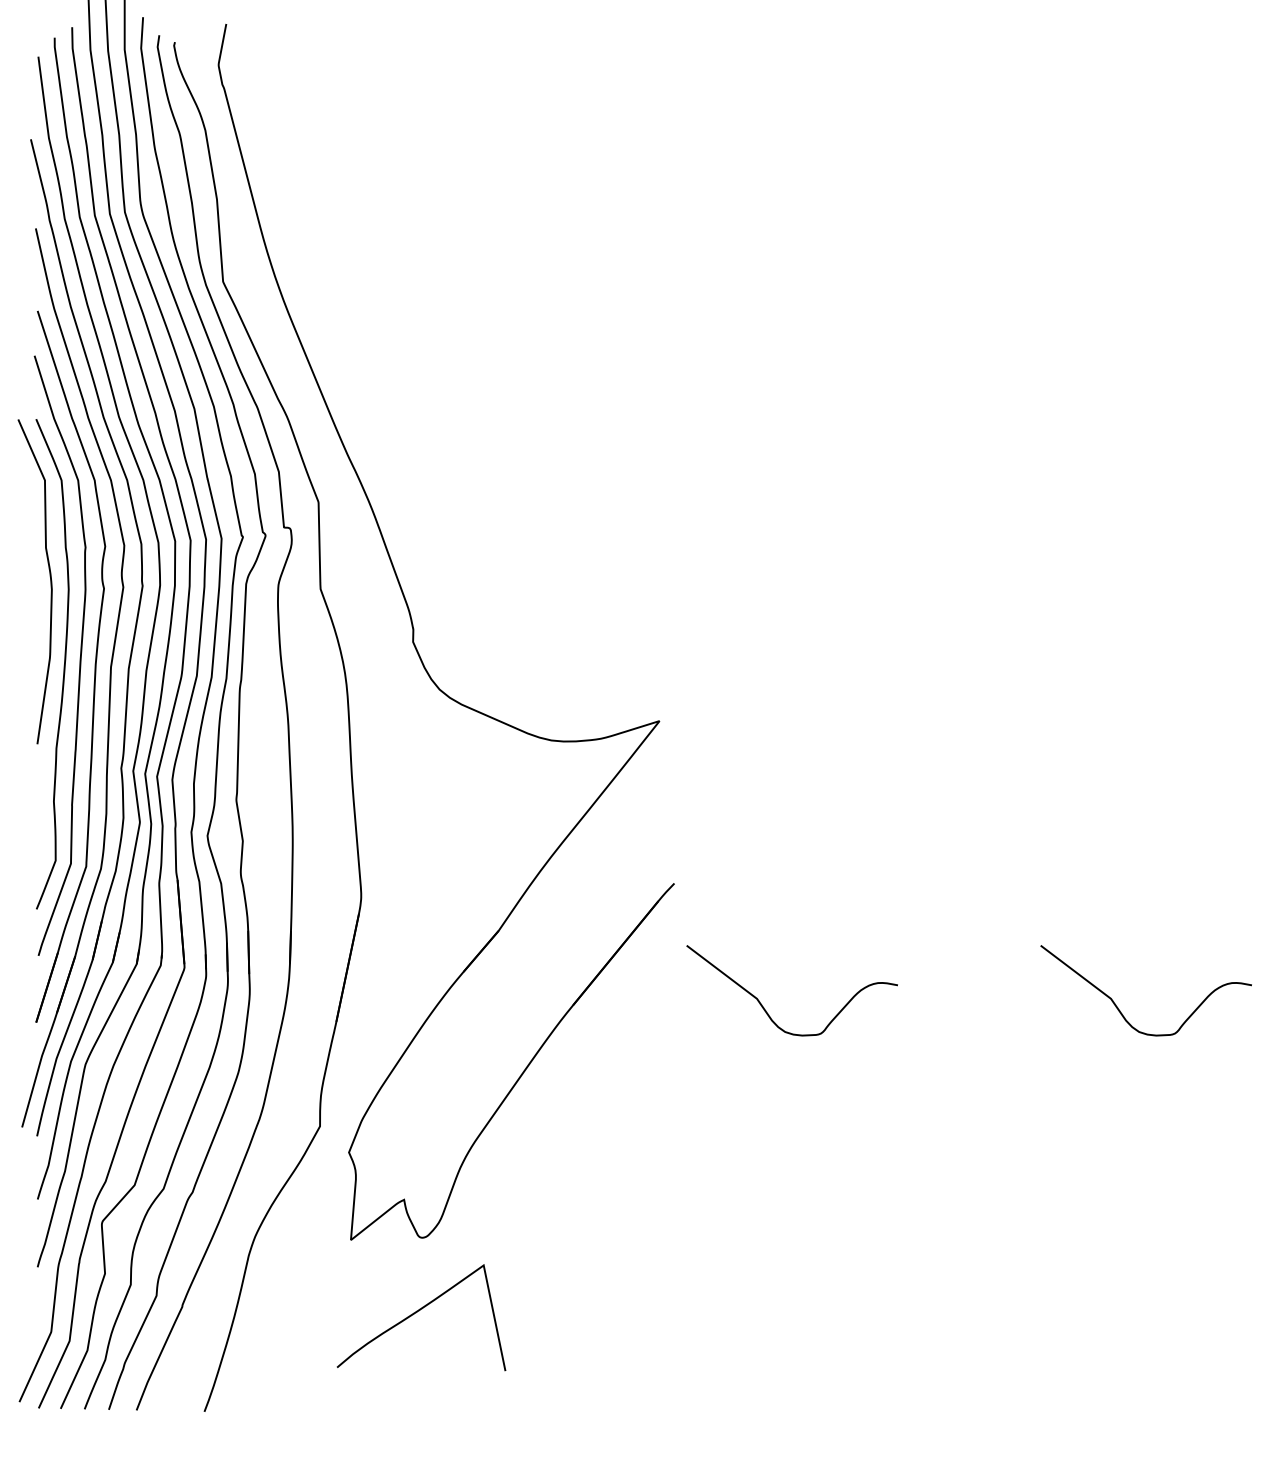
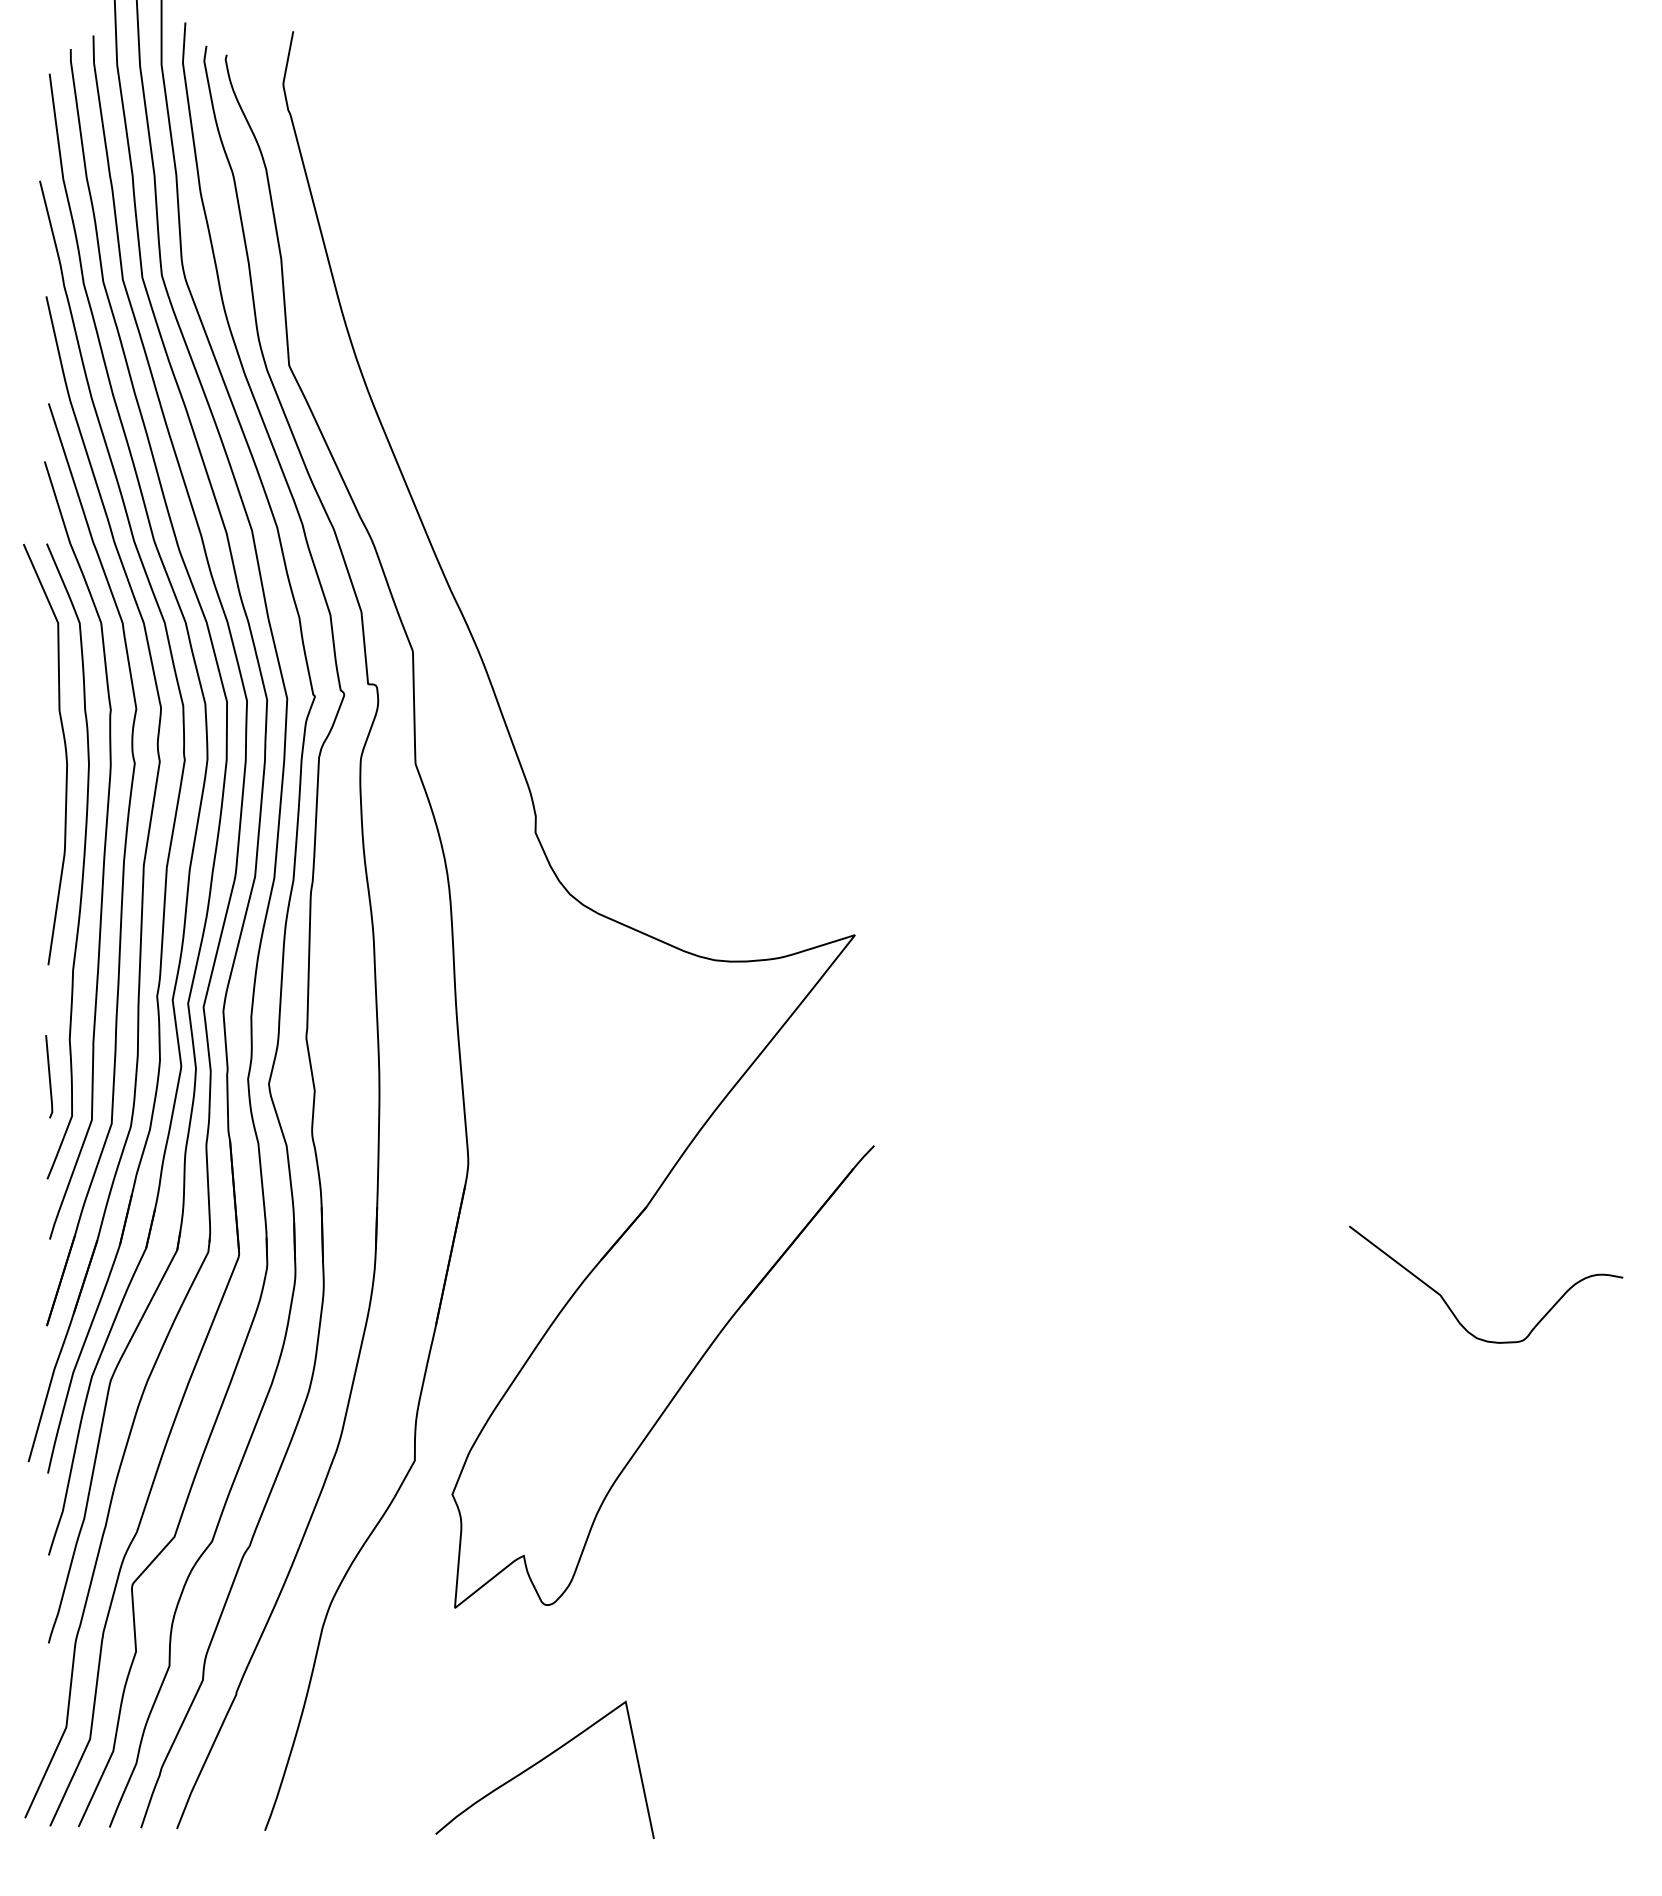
curve: (37, 830) -> (48, 1077), added
curve: (764, 1007) -> (991, 1306), removed
curve: (419, 1311) -> (542, 1761), moved

